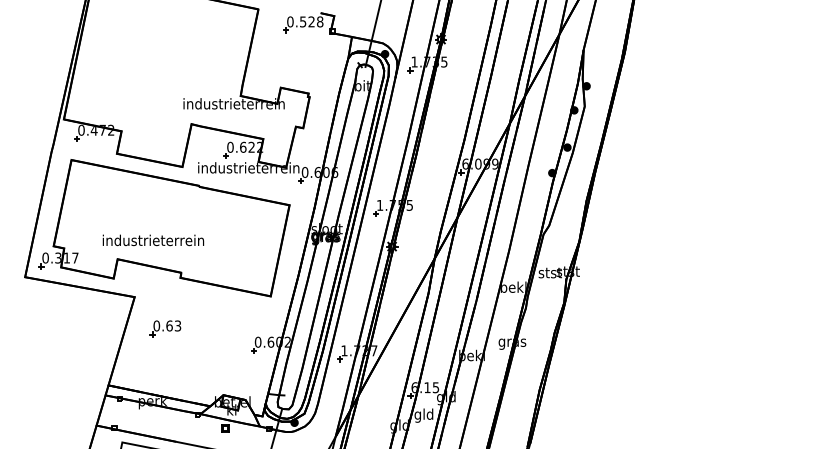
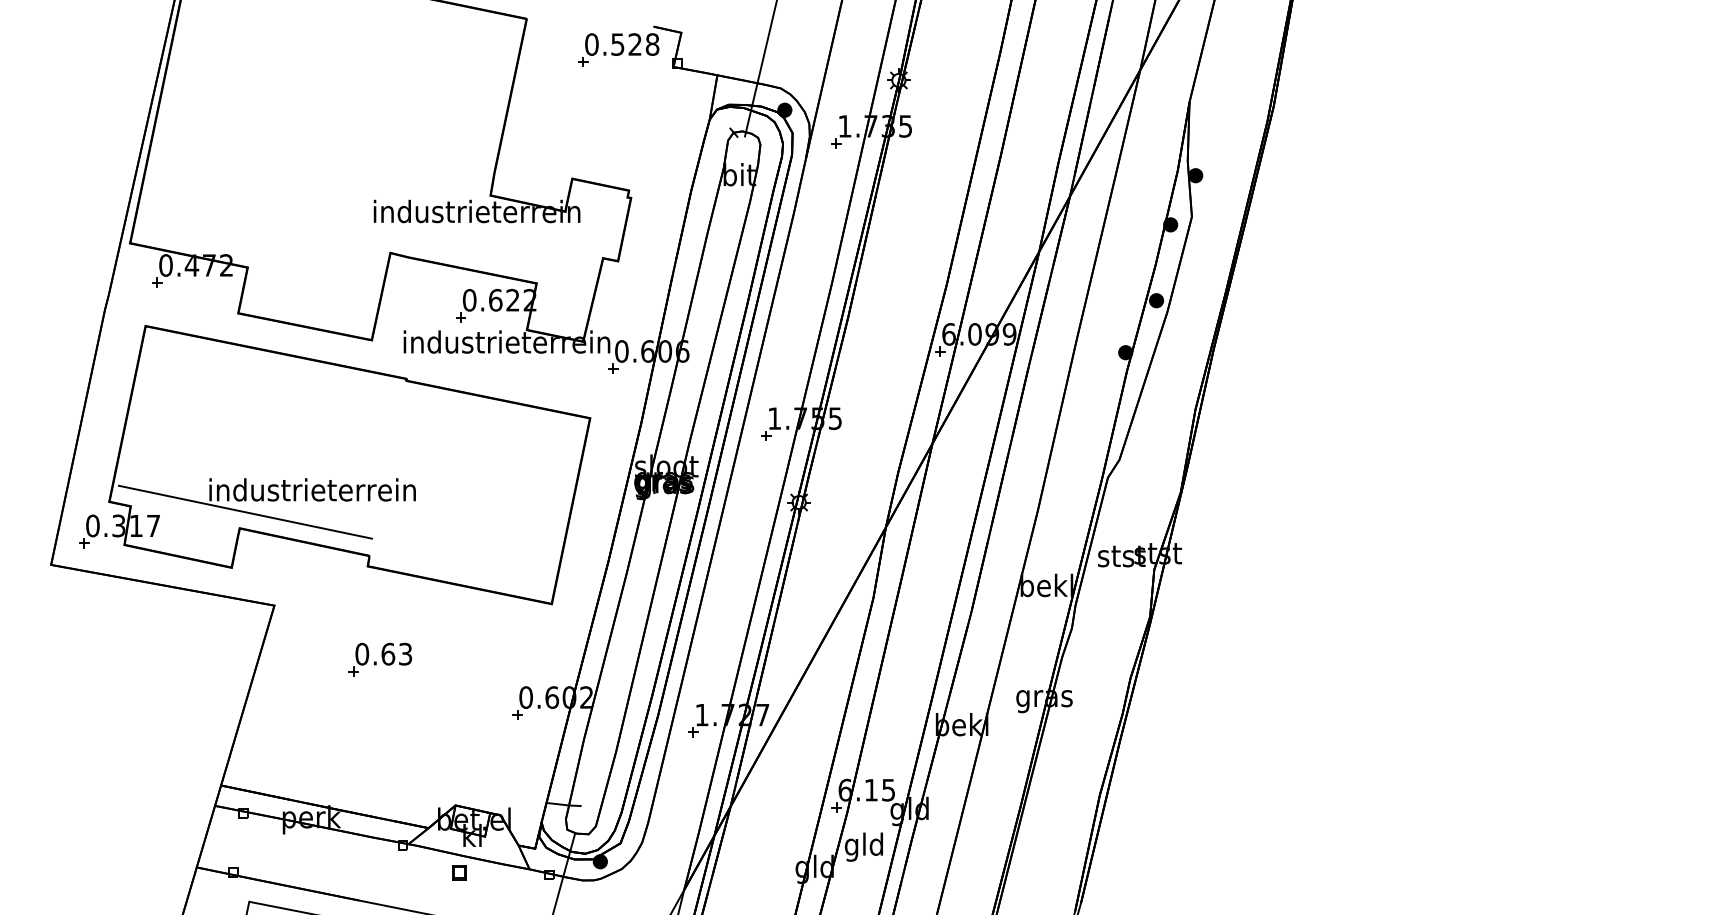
line: (120, 251) -> (245, 512), added
part: (165, 328) -> (380, 659), moved

